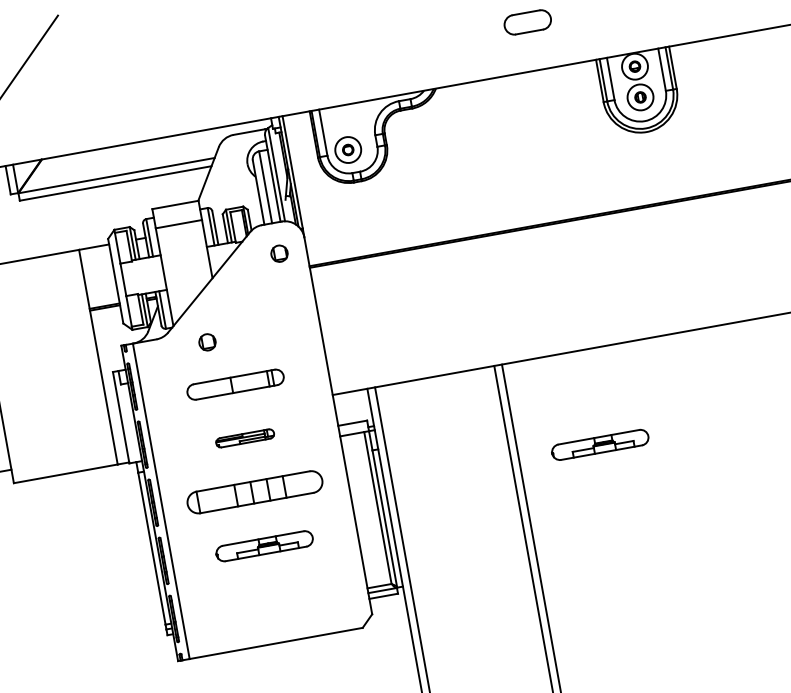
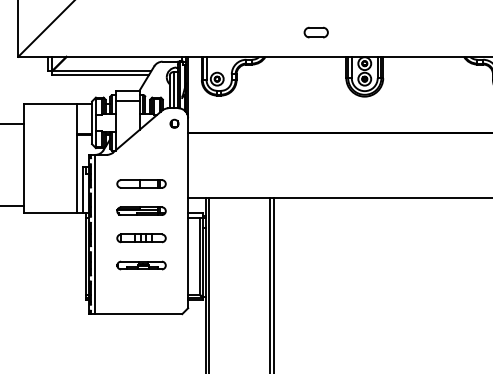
part: (207, 341) -> (131, 160), removed
part: (244, 437) -> (141, 210), size x1.67
part: (600, 444) -> (314, 245), removed
part: (254, 492) -> (141, 238), size x0.71

